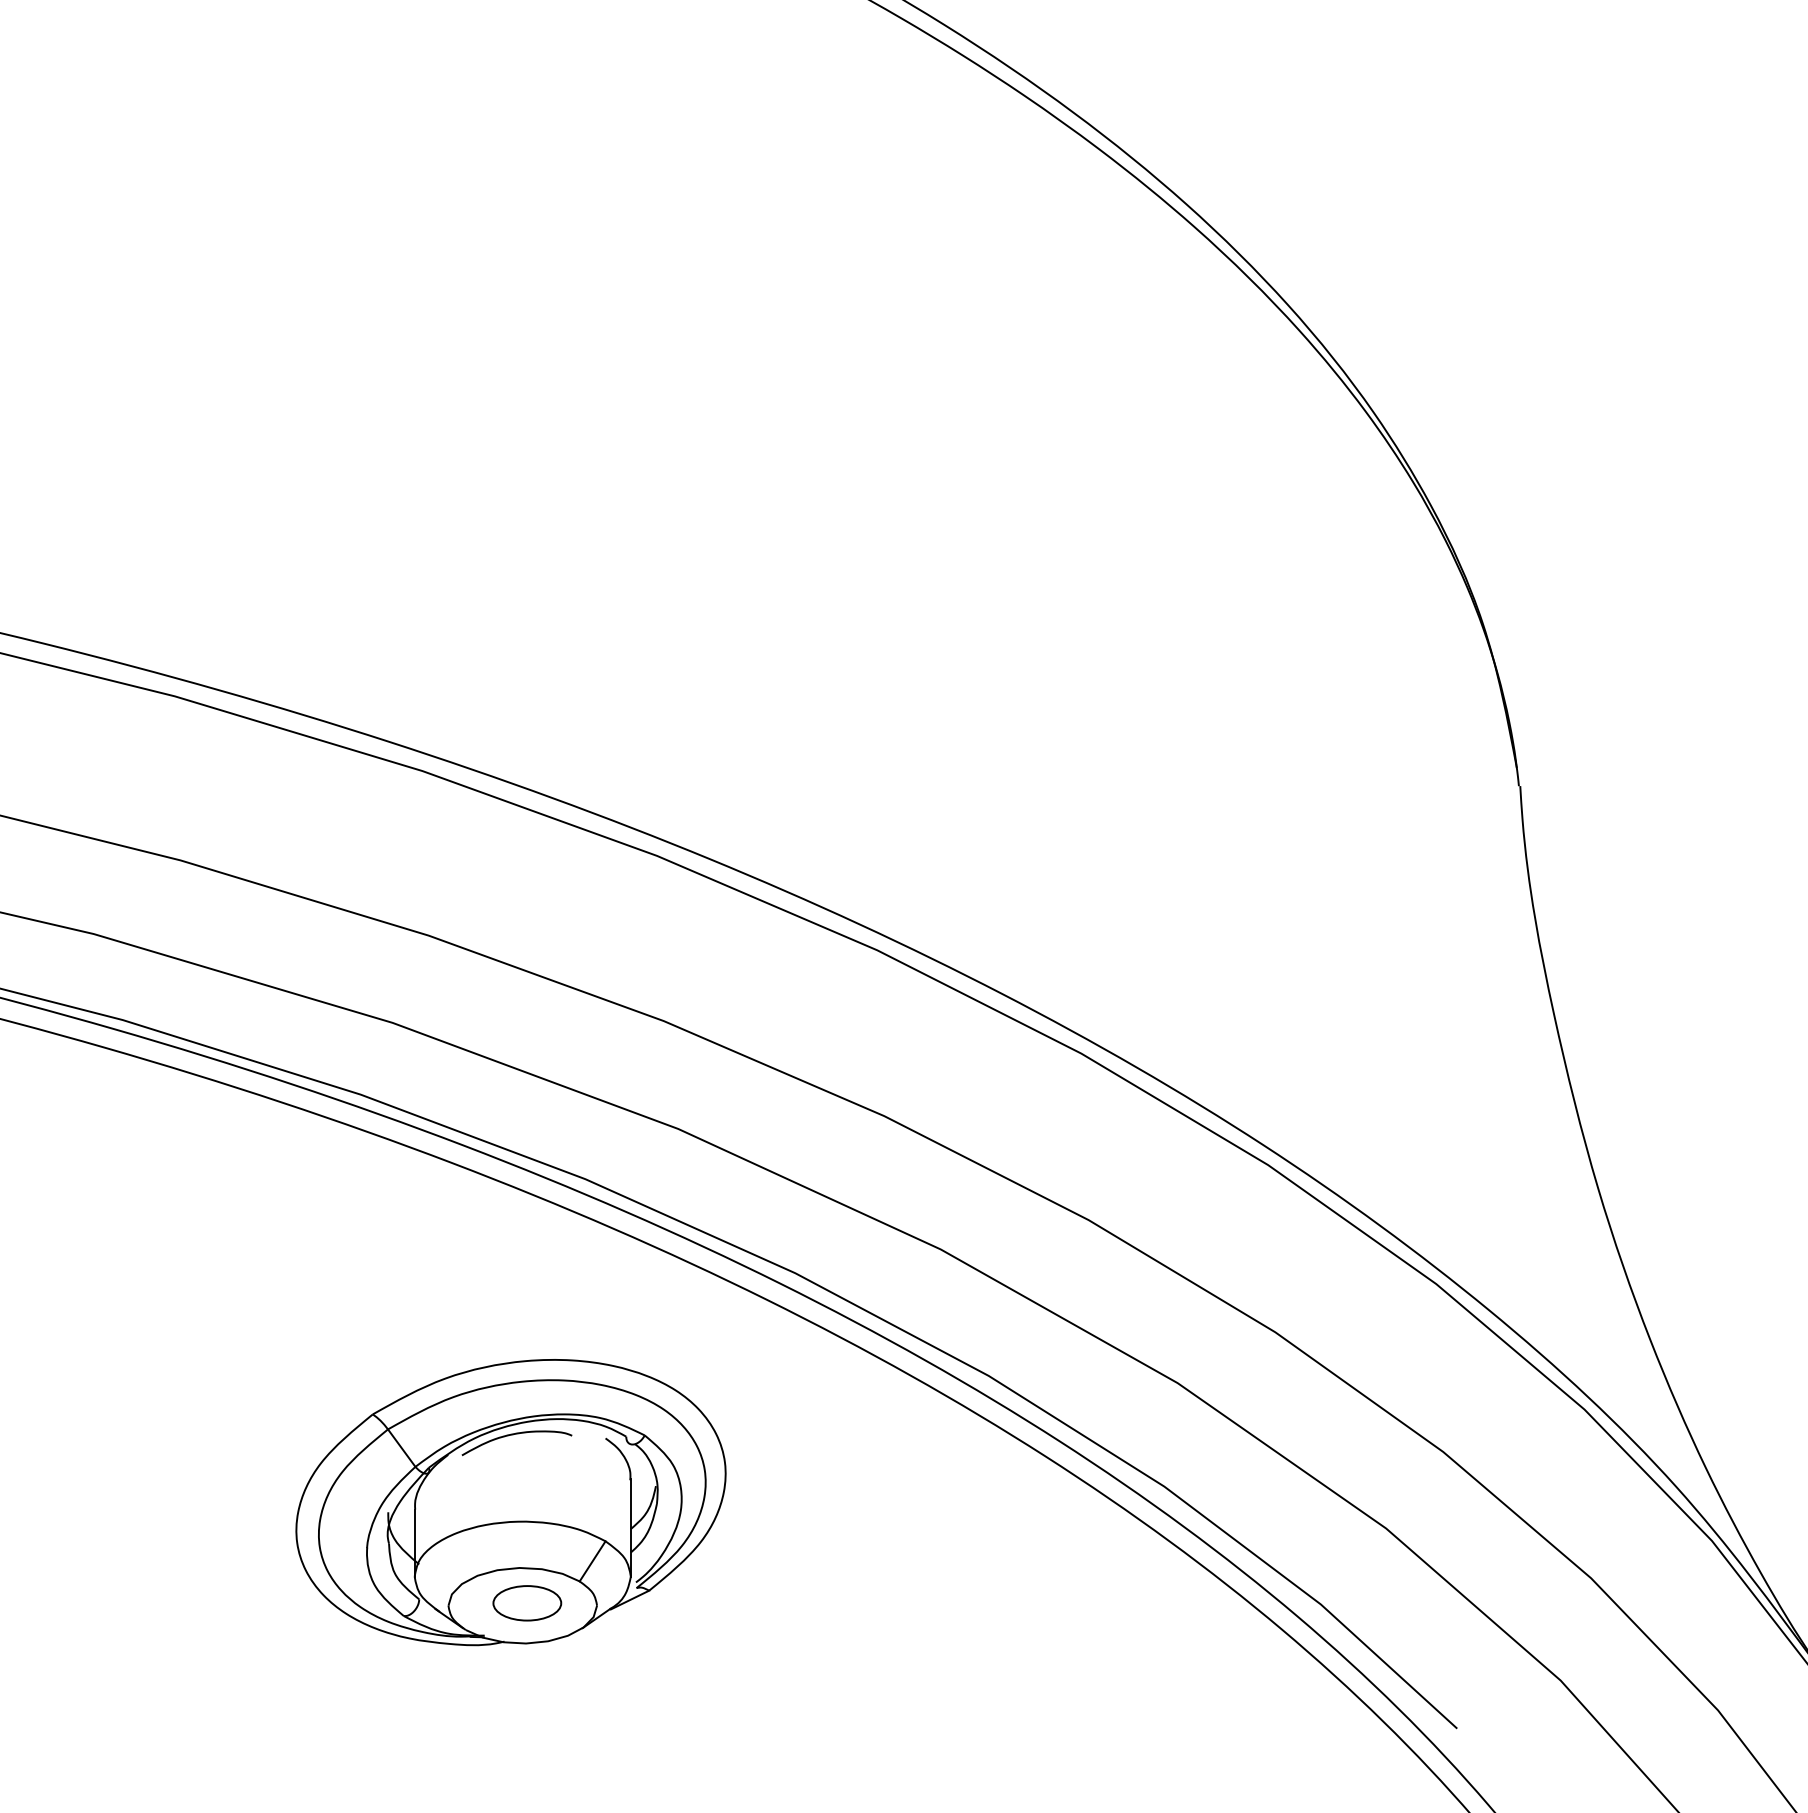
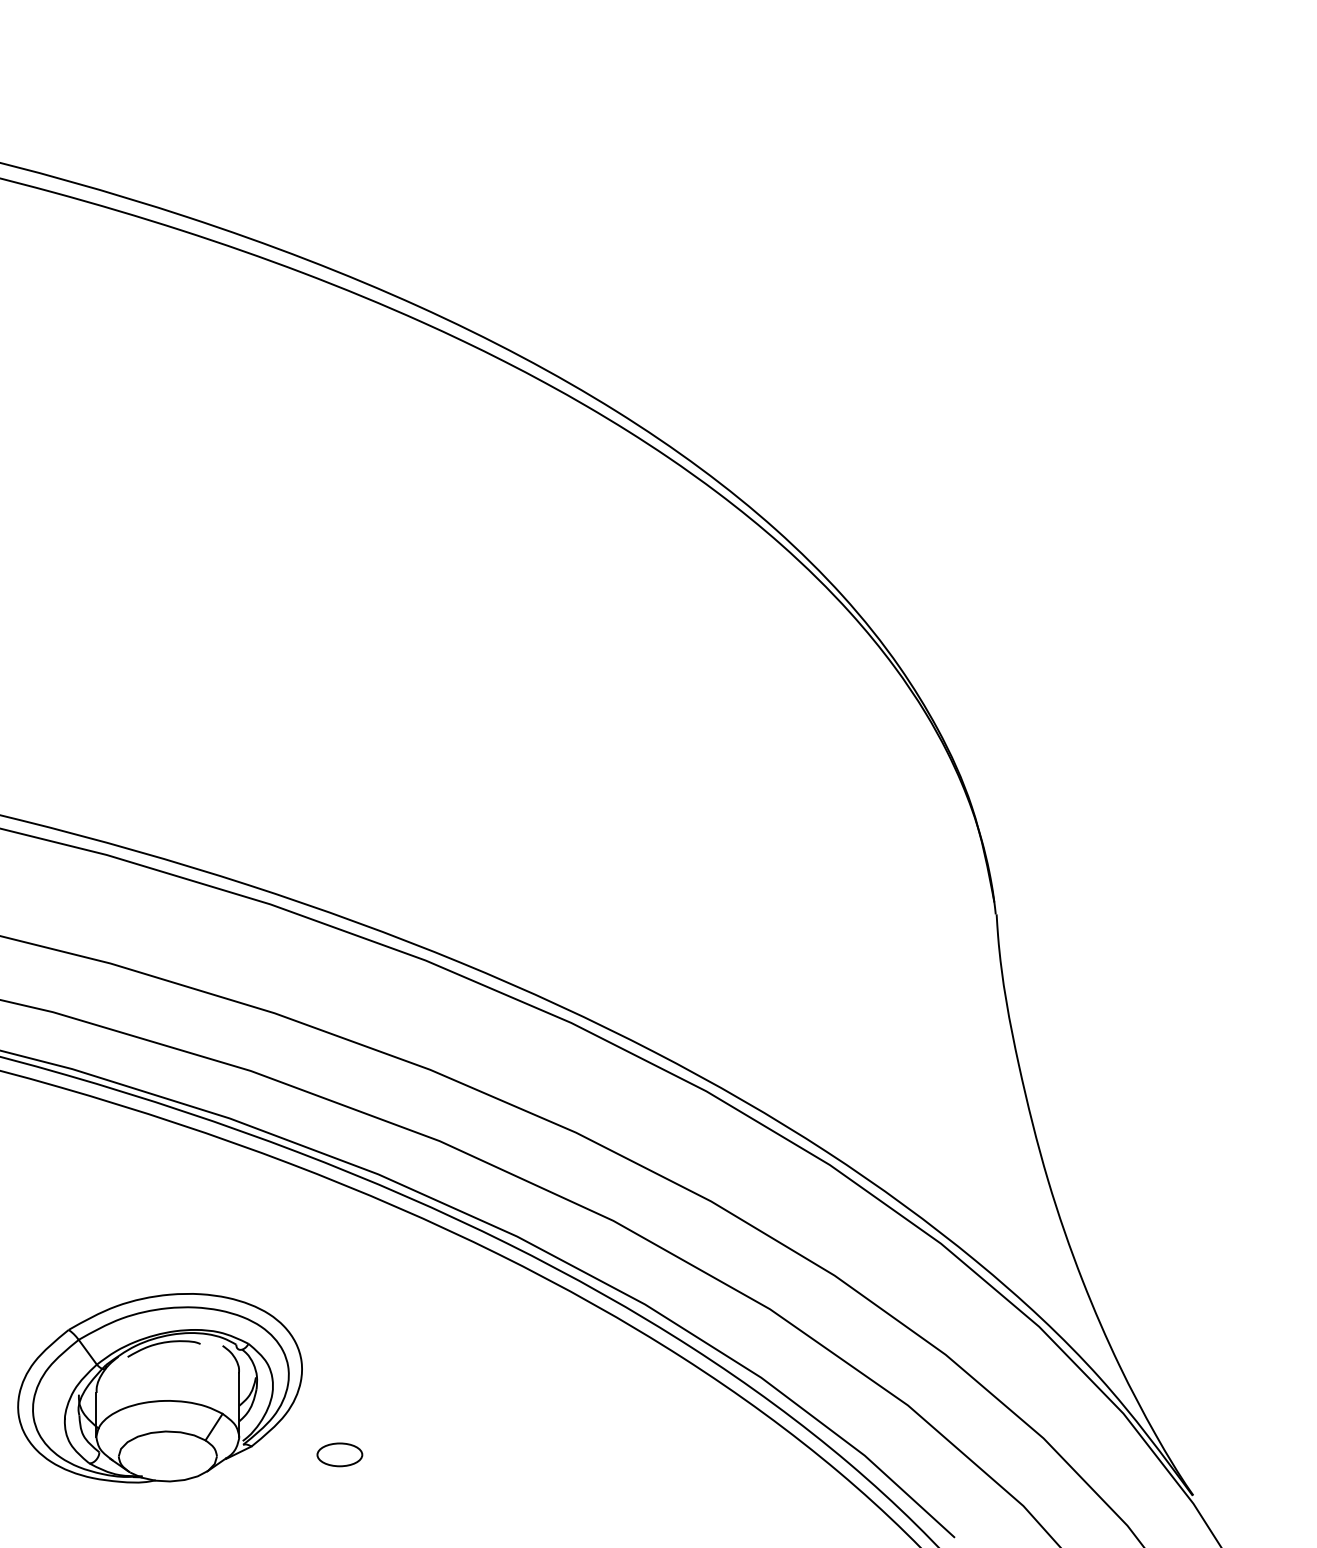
part: (510, 1502) -> (159, 1388), moved

